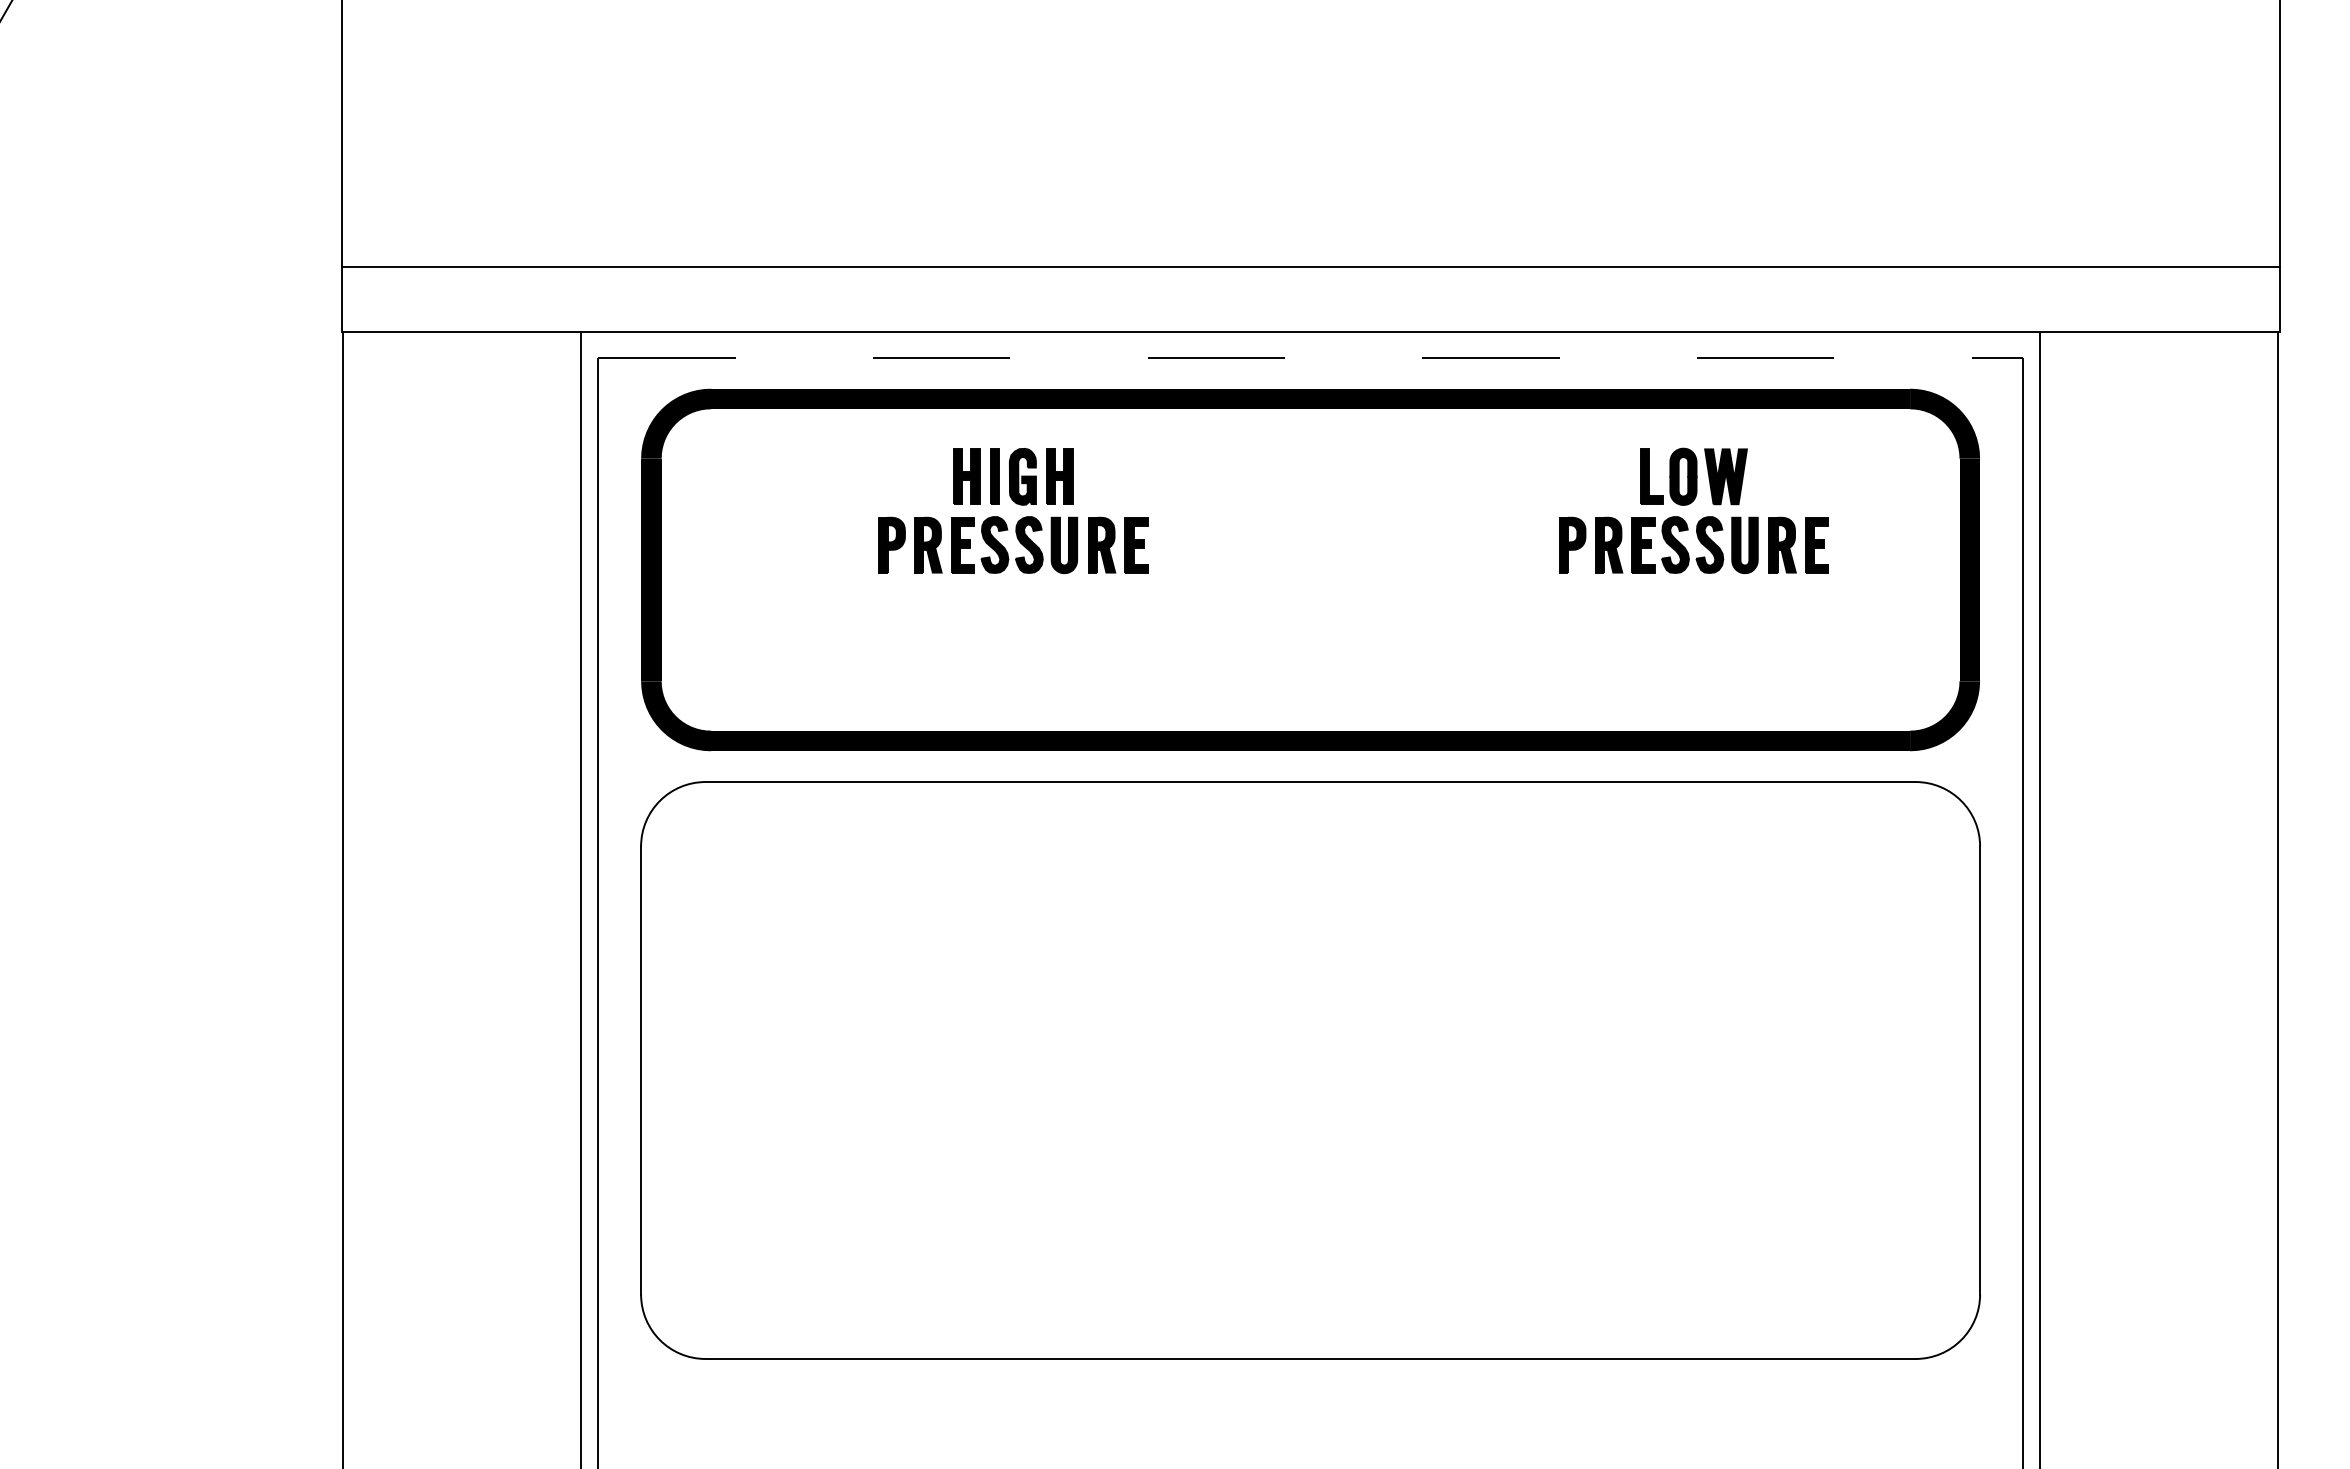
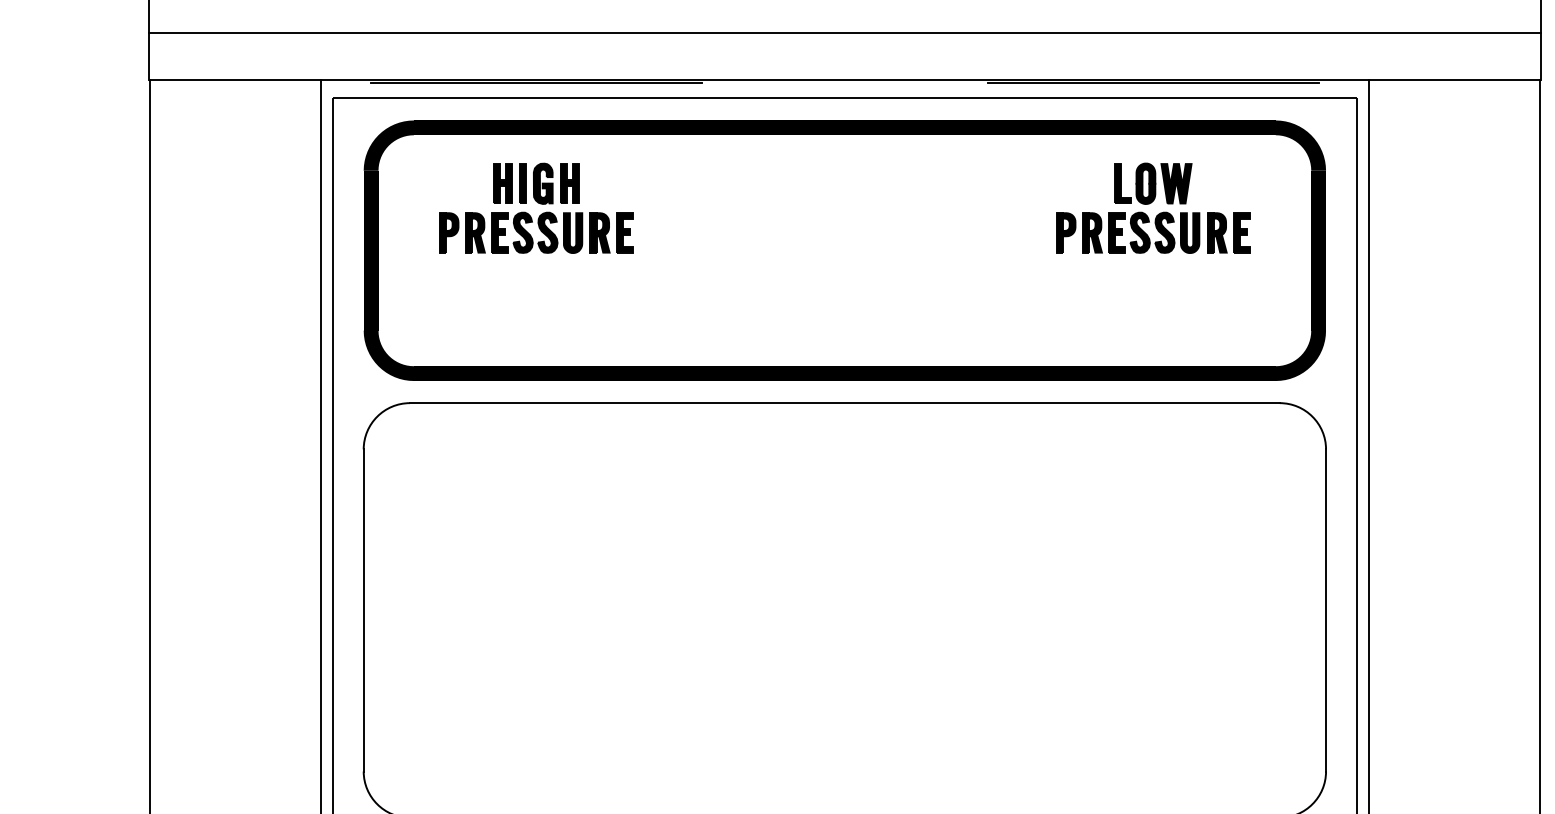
line: (881, 336) -> (536, 82), added
line: (1739, 336) -> (1153, 82), added
line: (1311, 357) -> (845, 98), dashed -> solid
part: (1016, 504) -> (538, 203), moved
part: (1689, 504) -> (1150, 203), moved

